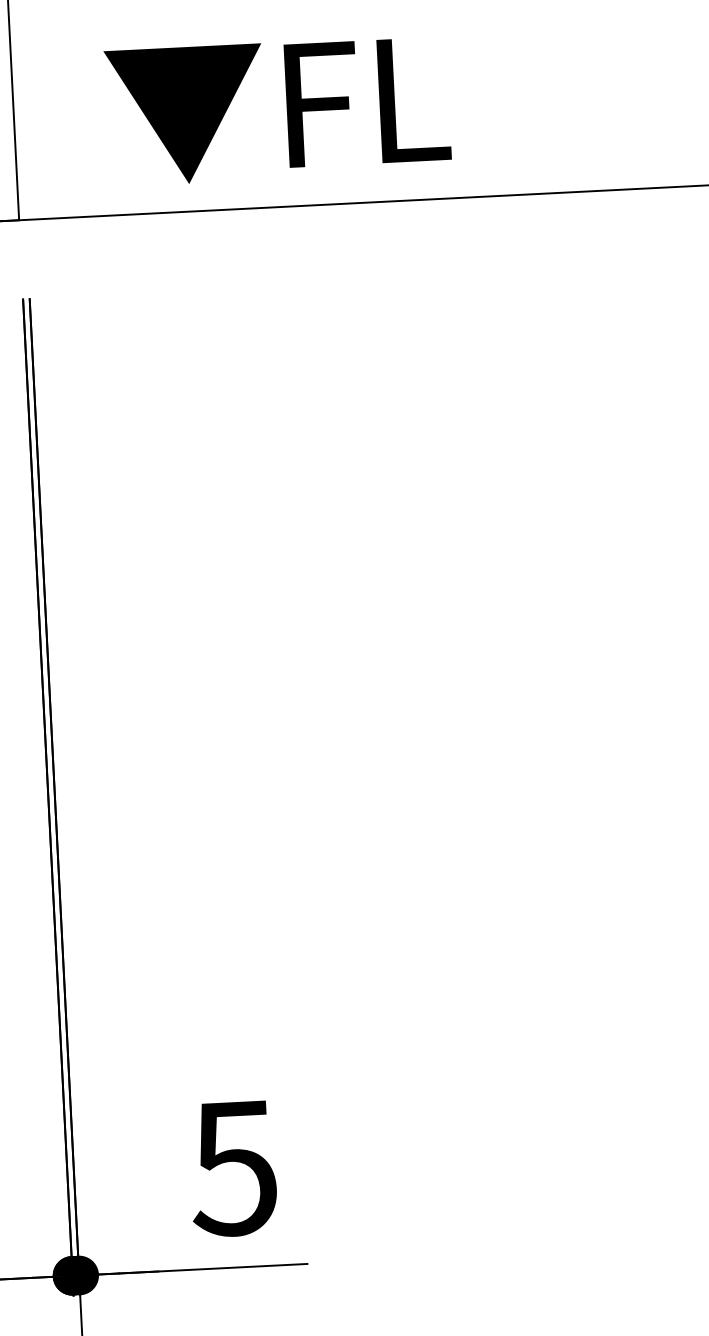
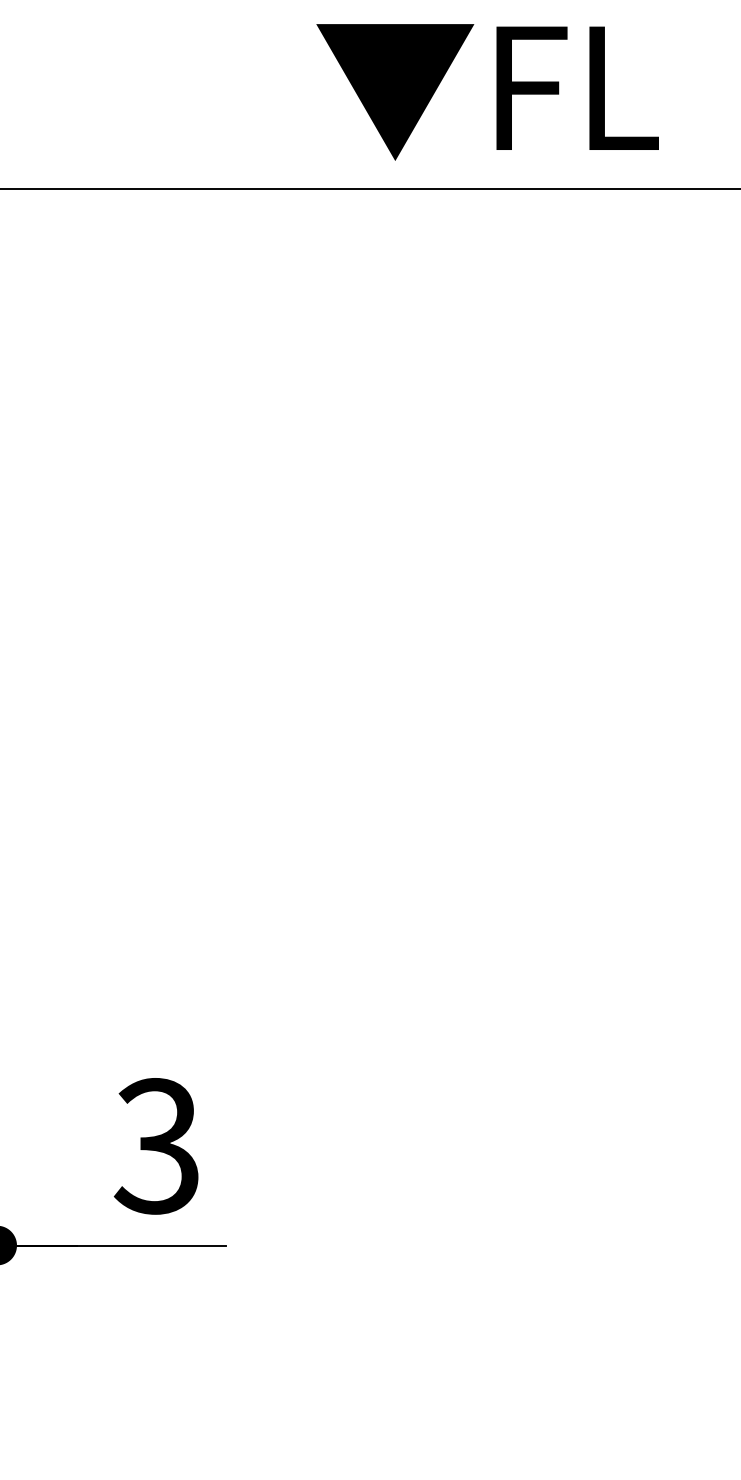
text: (277, 110) -> (487, 92), moved
text: (232, 1168) -> (155, 1146), 5 -> 3

